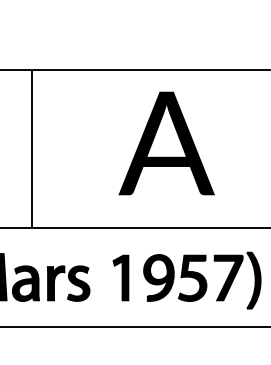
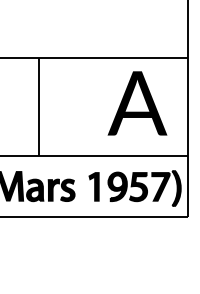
text: (166, 143) -> (137, 103), moved

